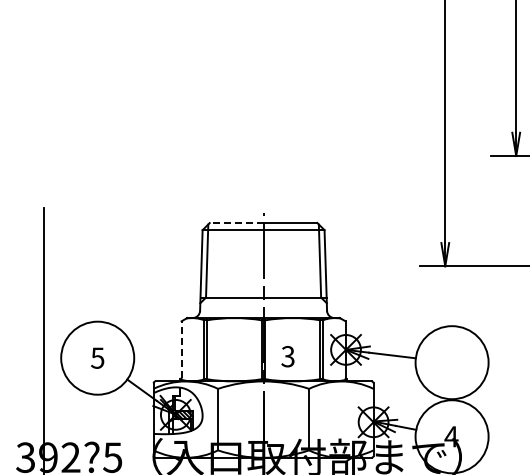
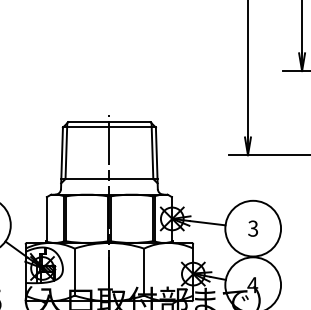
line: (236, 223) -> (88, 122), dashed -> solid
line: (181, 349) -> (46, 218), dashed -> solid
text: (287, 356) -> (252, 228), moved

